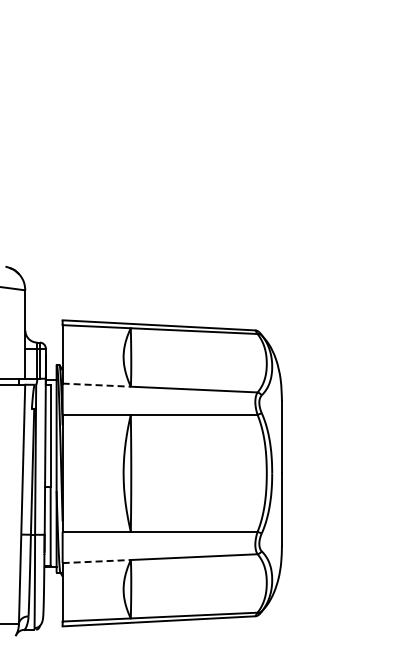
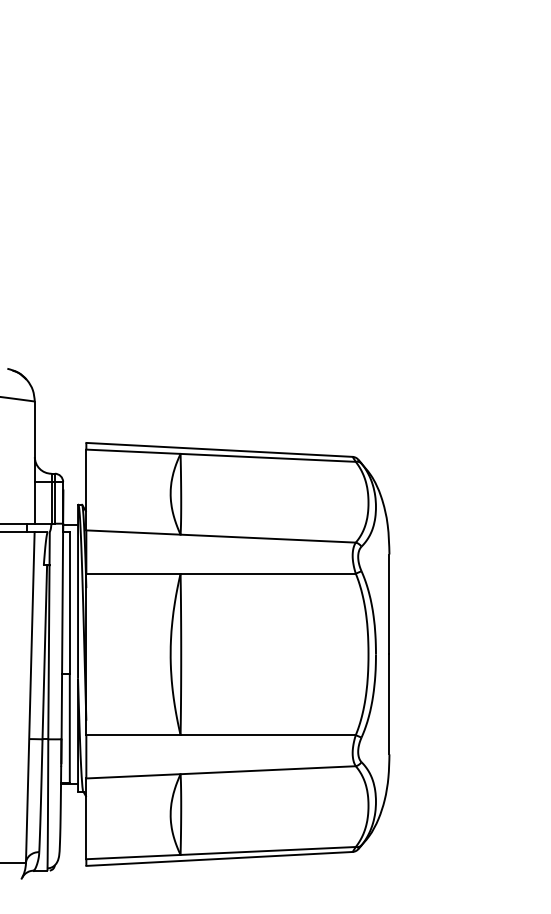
line: (97, 385) -> (134, 533), dashed -> solid
line: (97, 561) -> (134, 776), dashed -> solid

